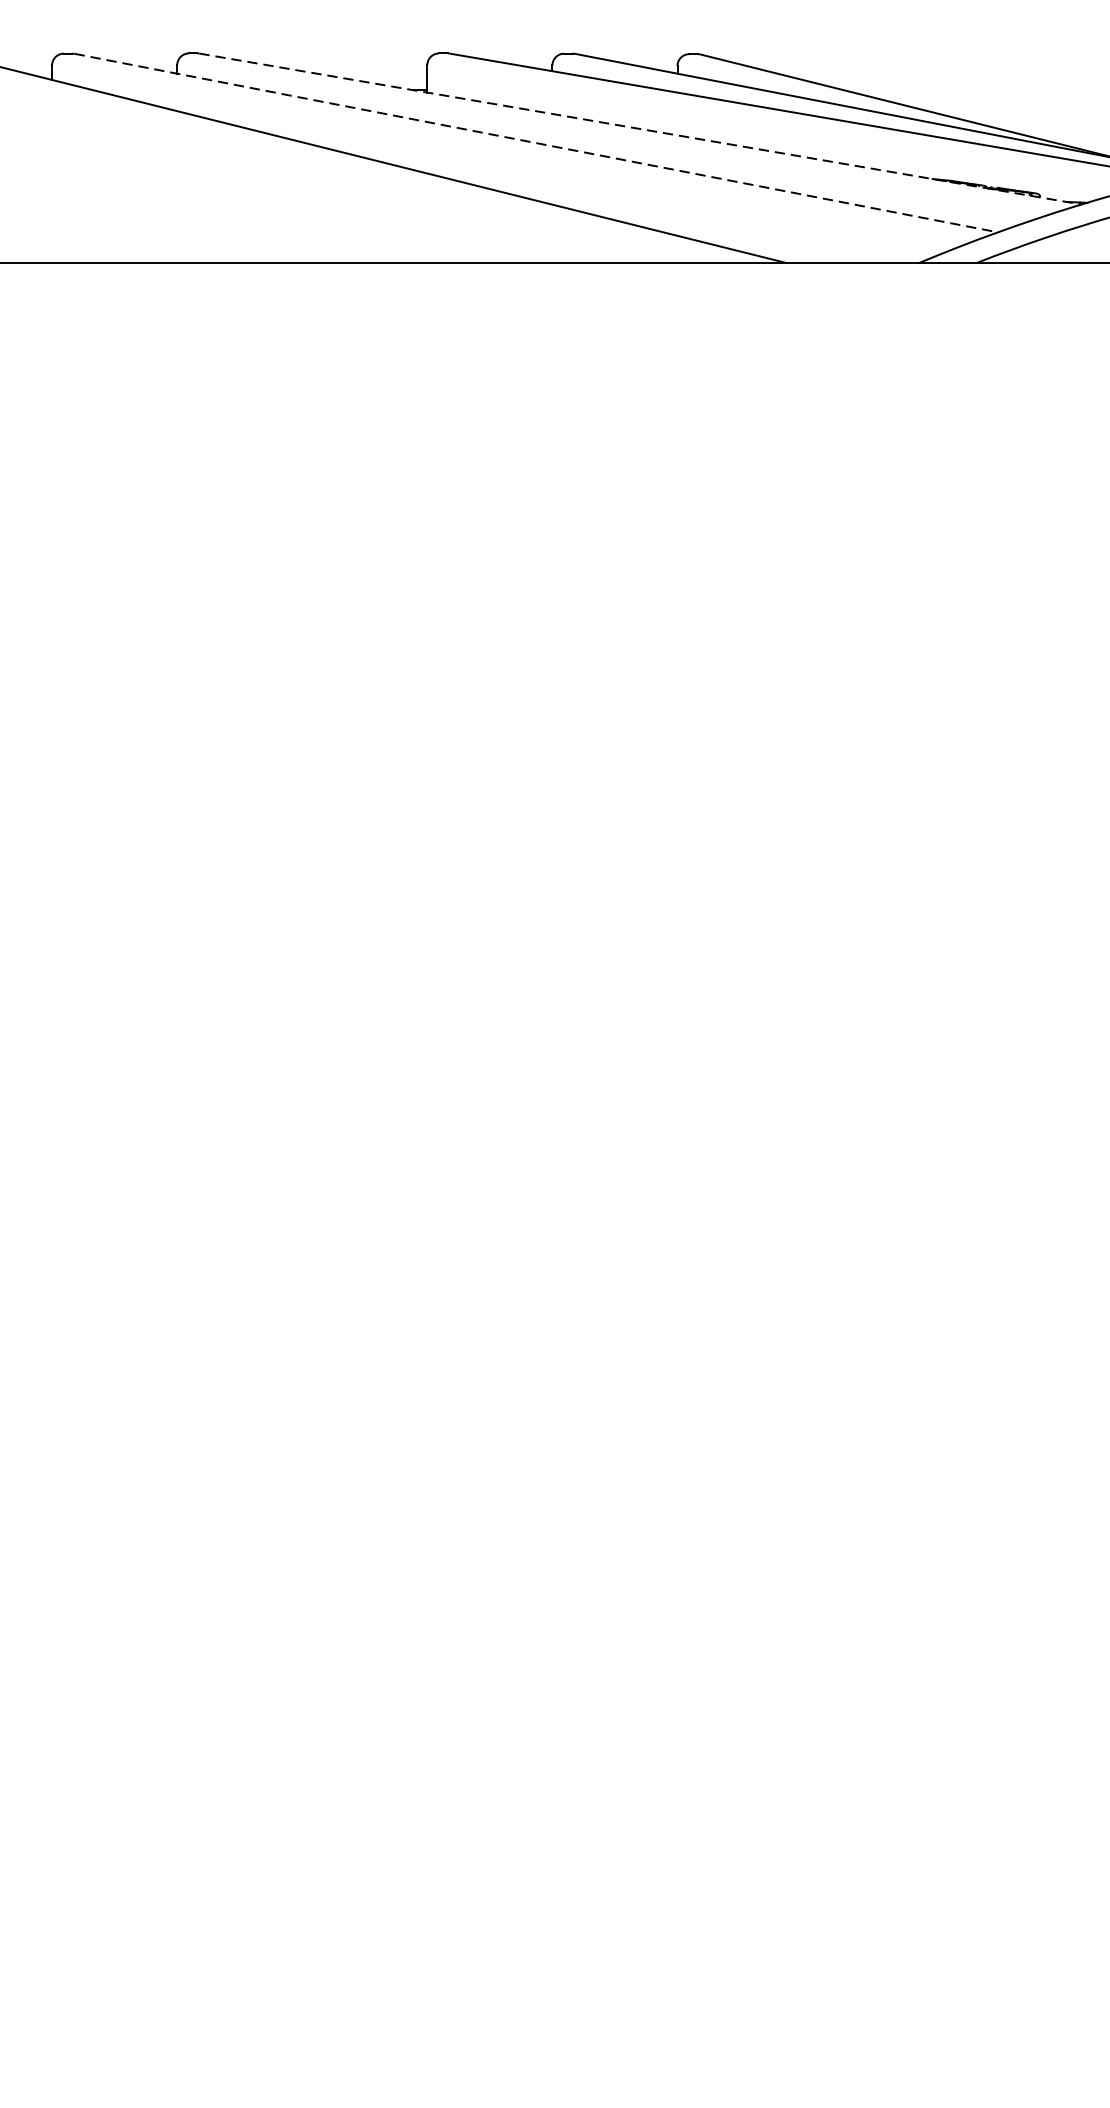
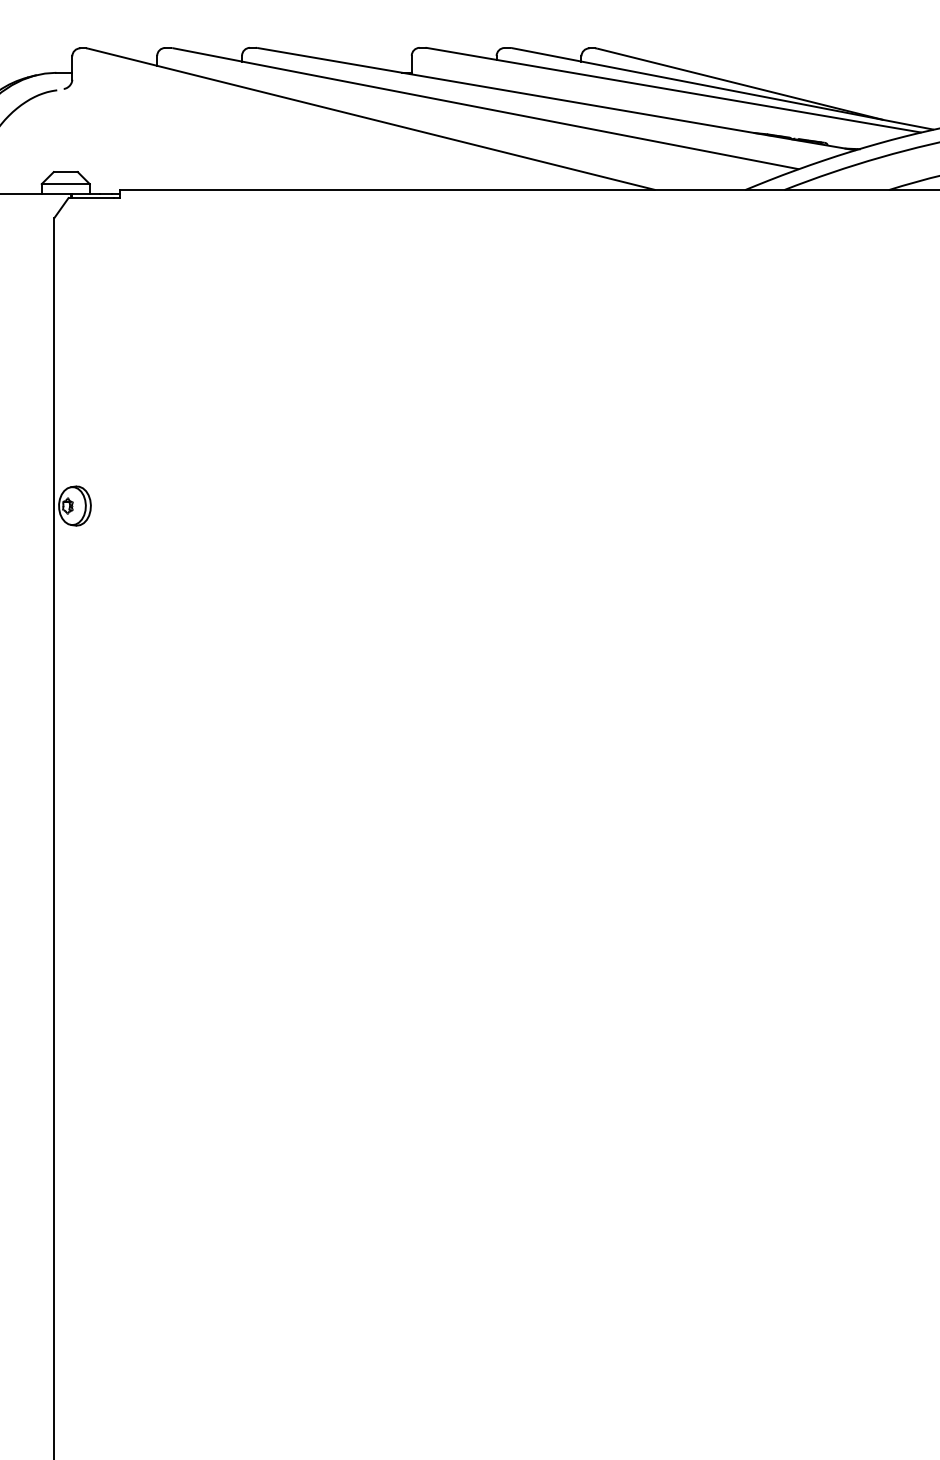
line: (640, 129) -> (556, 99), dashed -> solid
line: (536, 142) -> (485, 108), dashed -> solid

